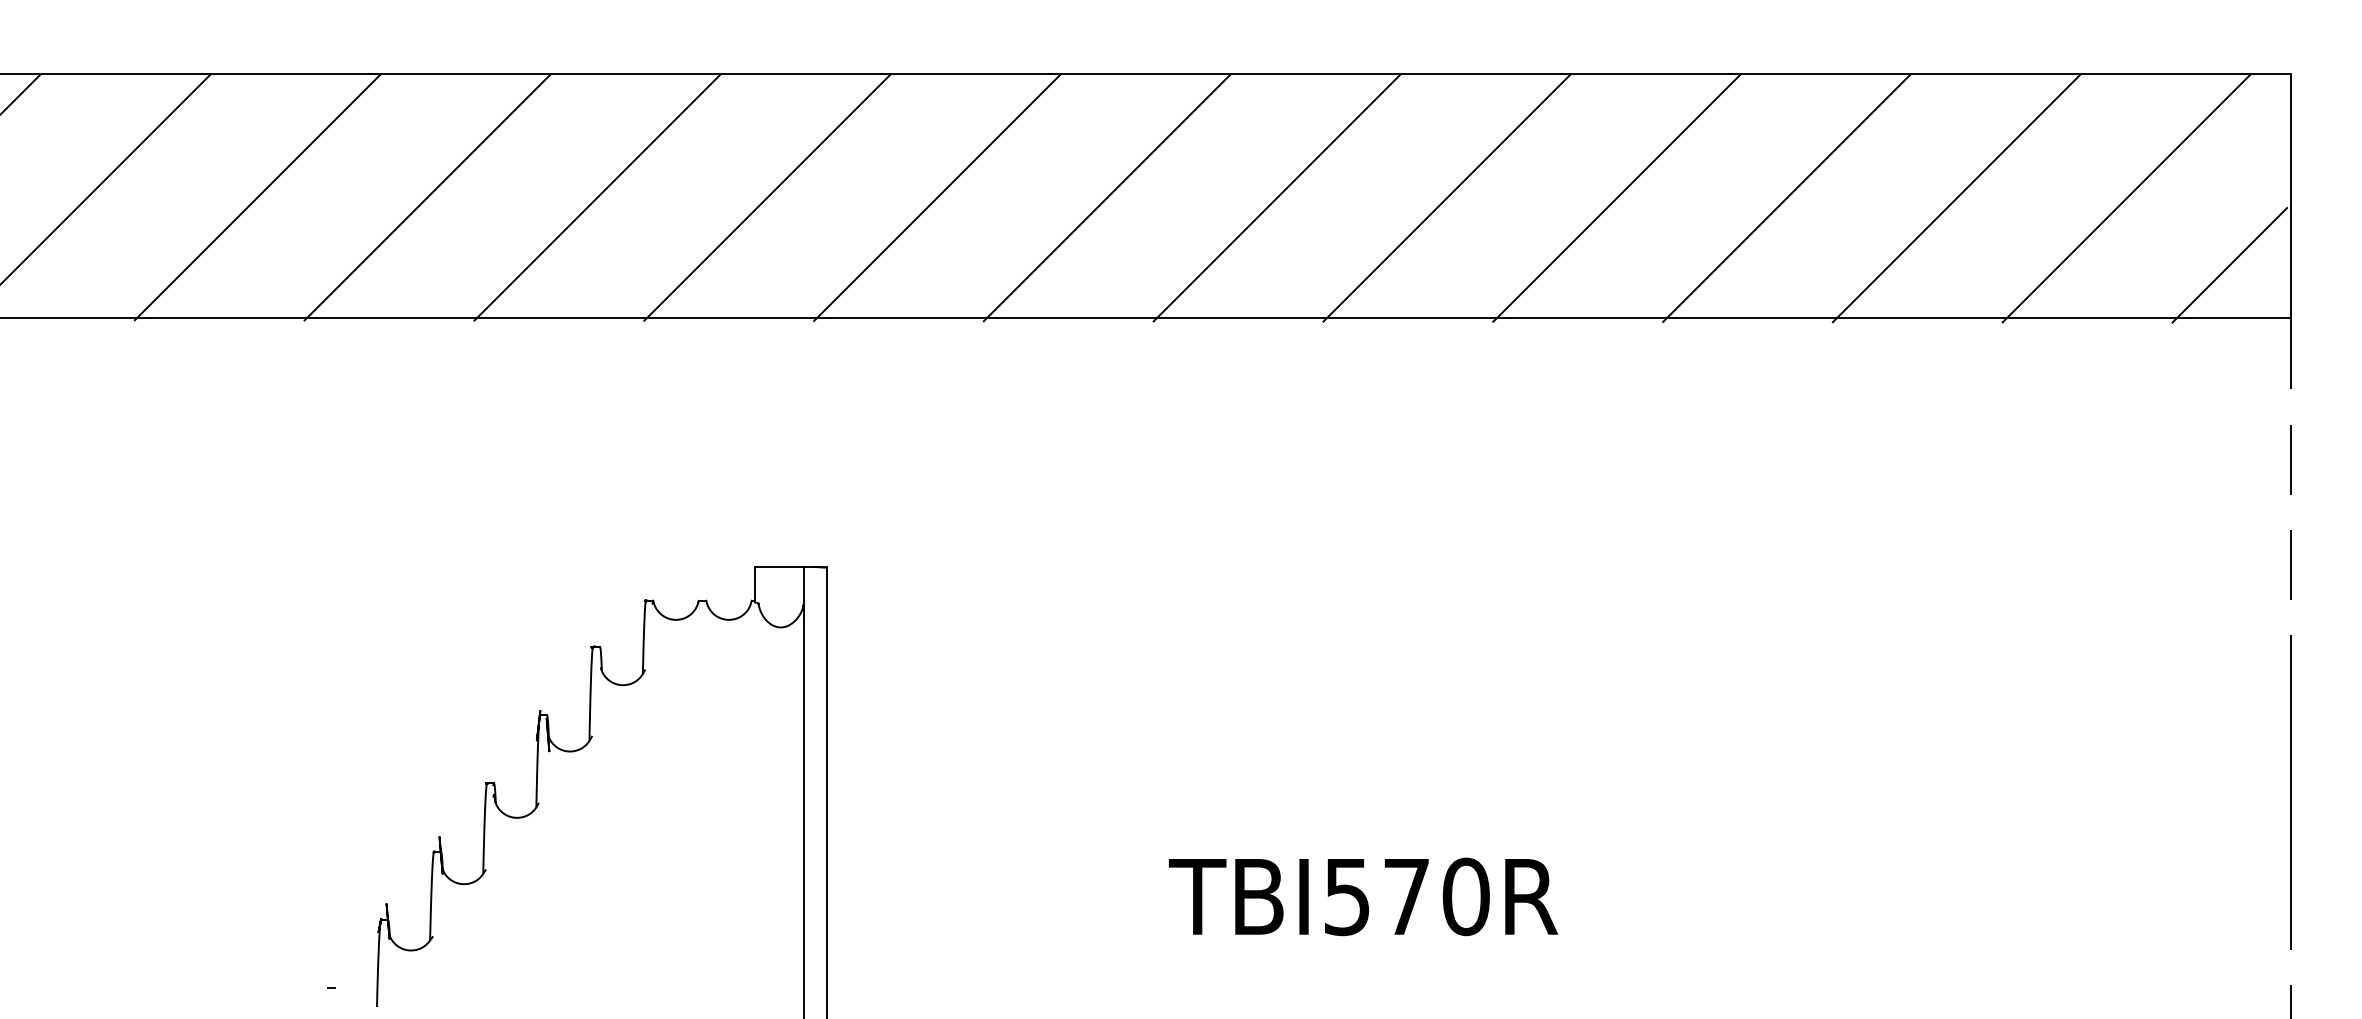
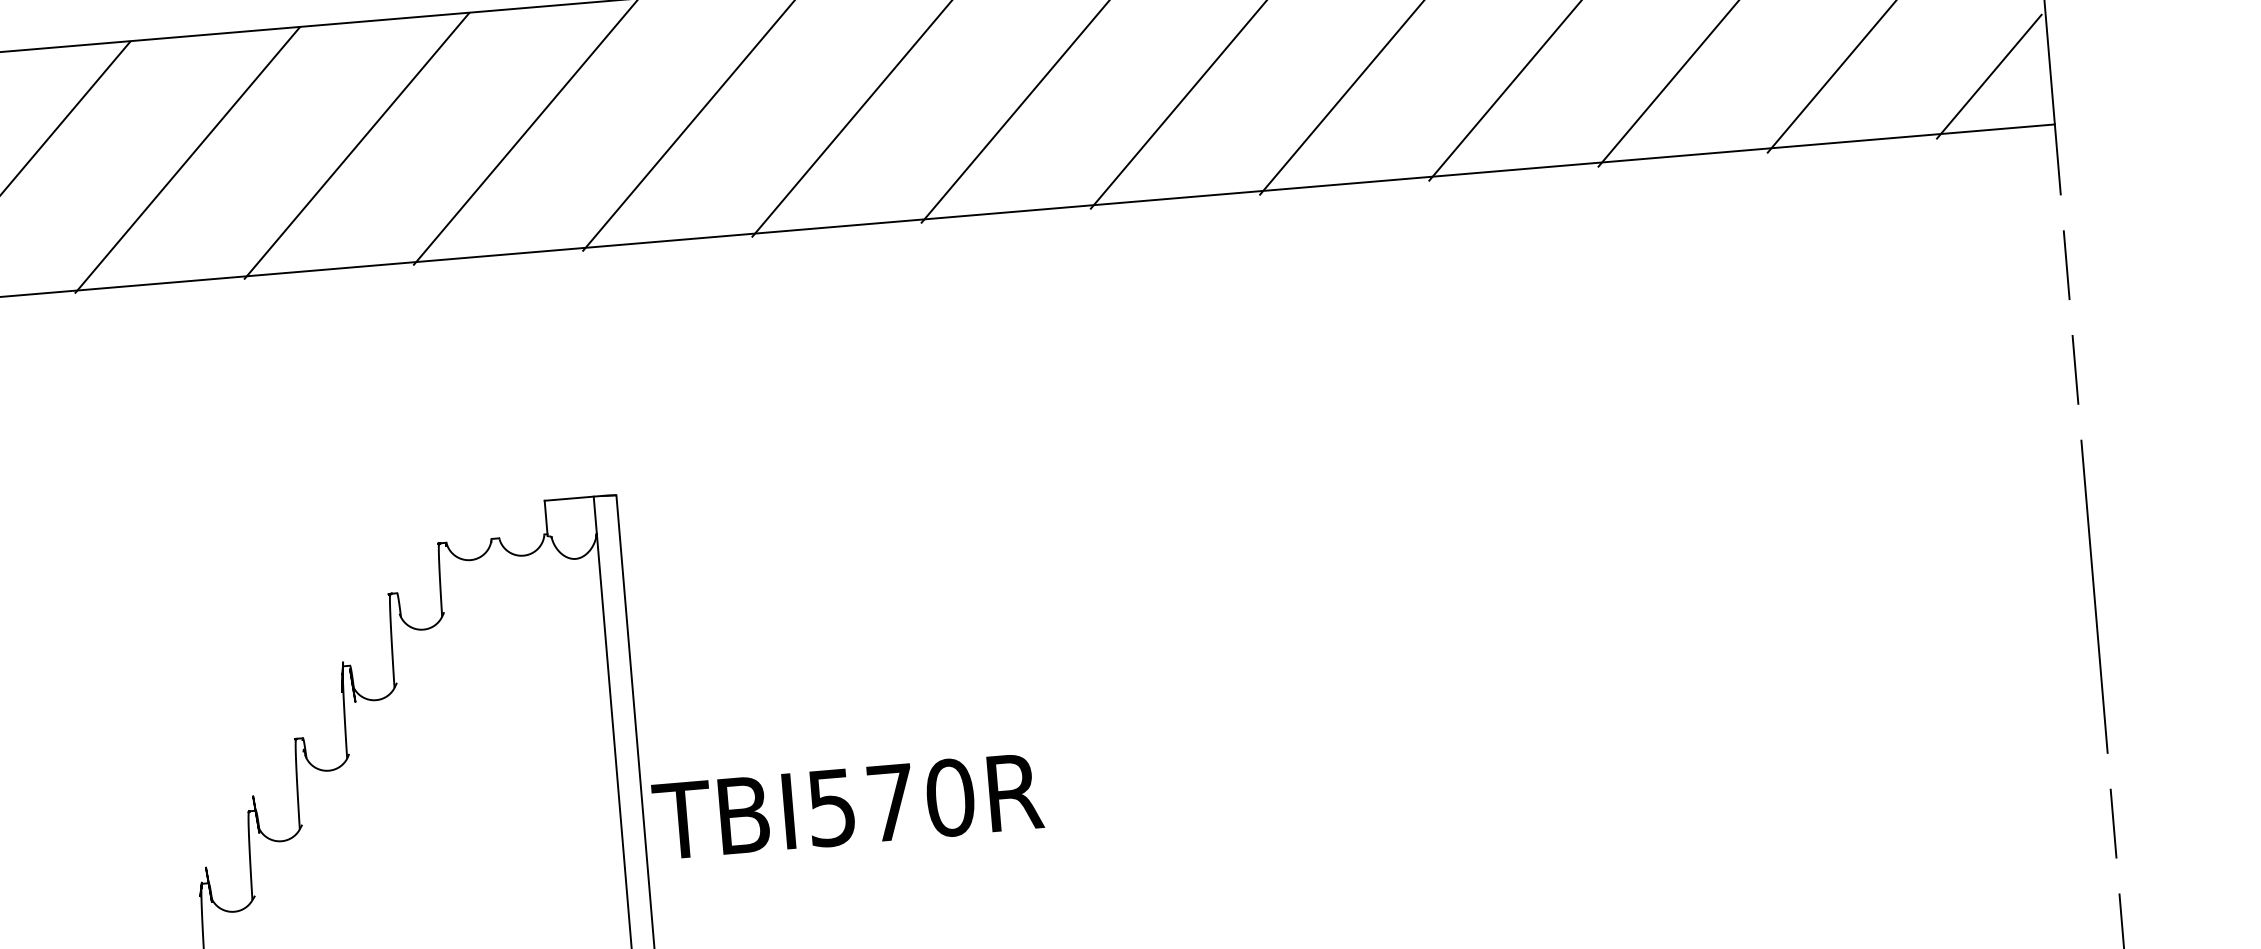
text: (1363, 896) -> (848, 806), moved

